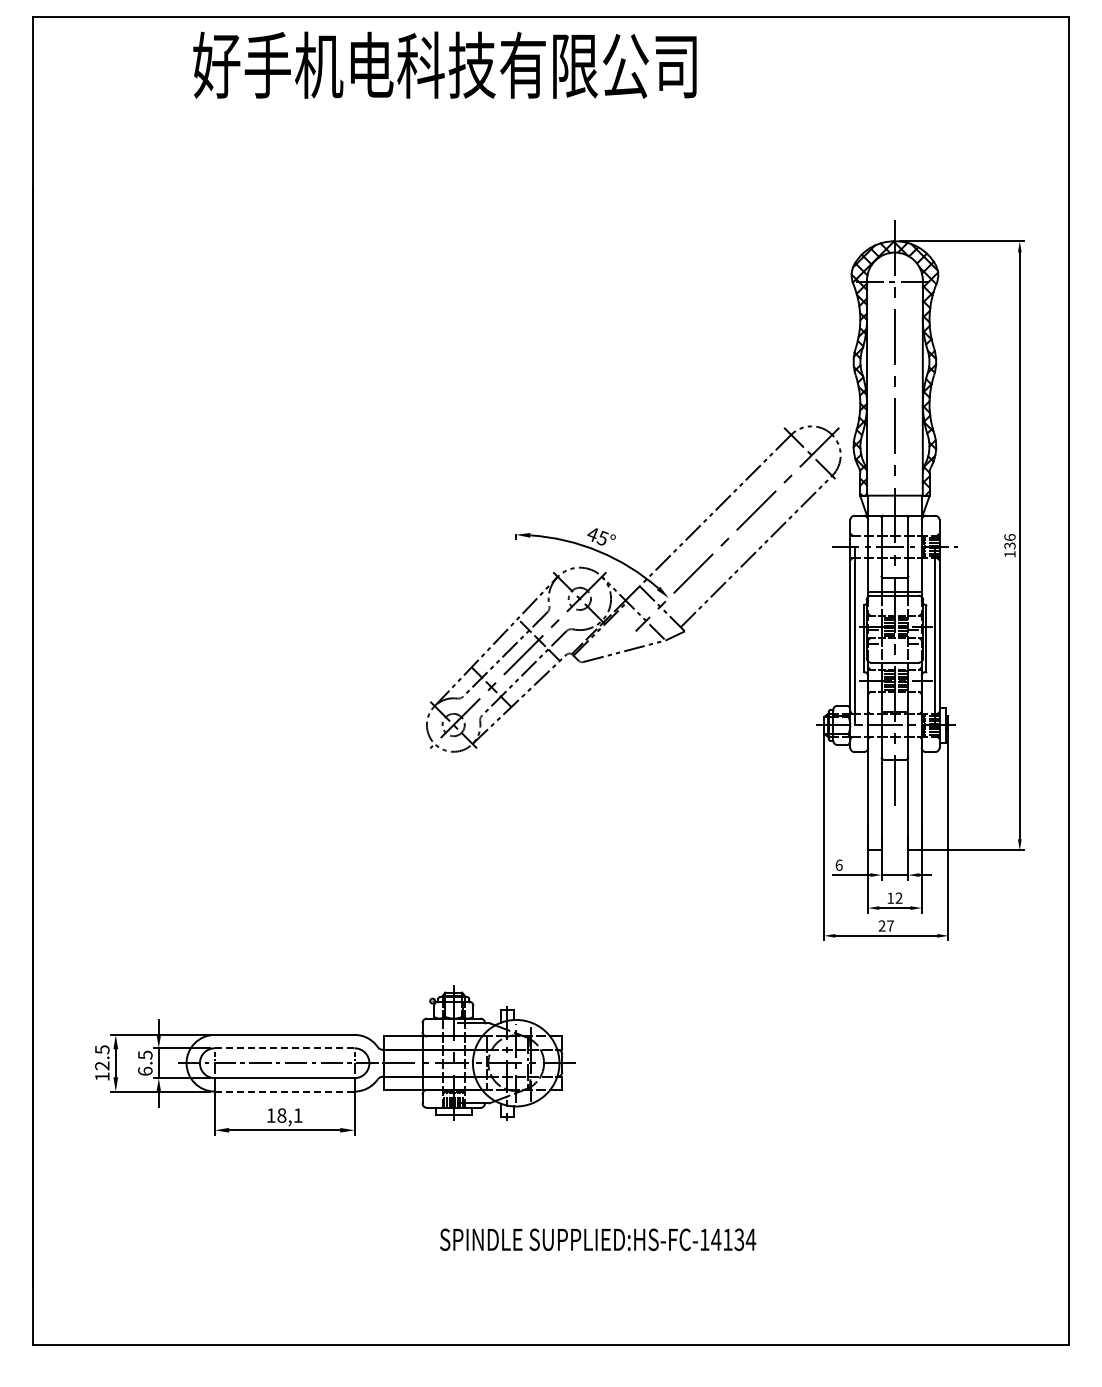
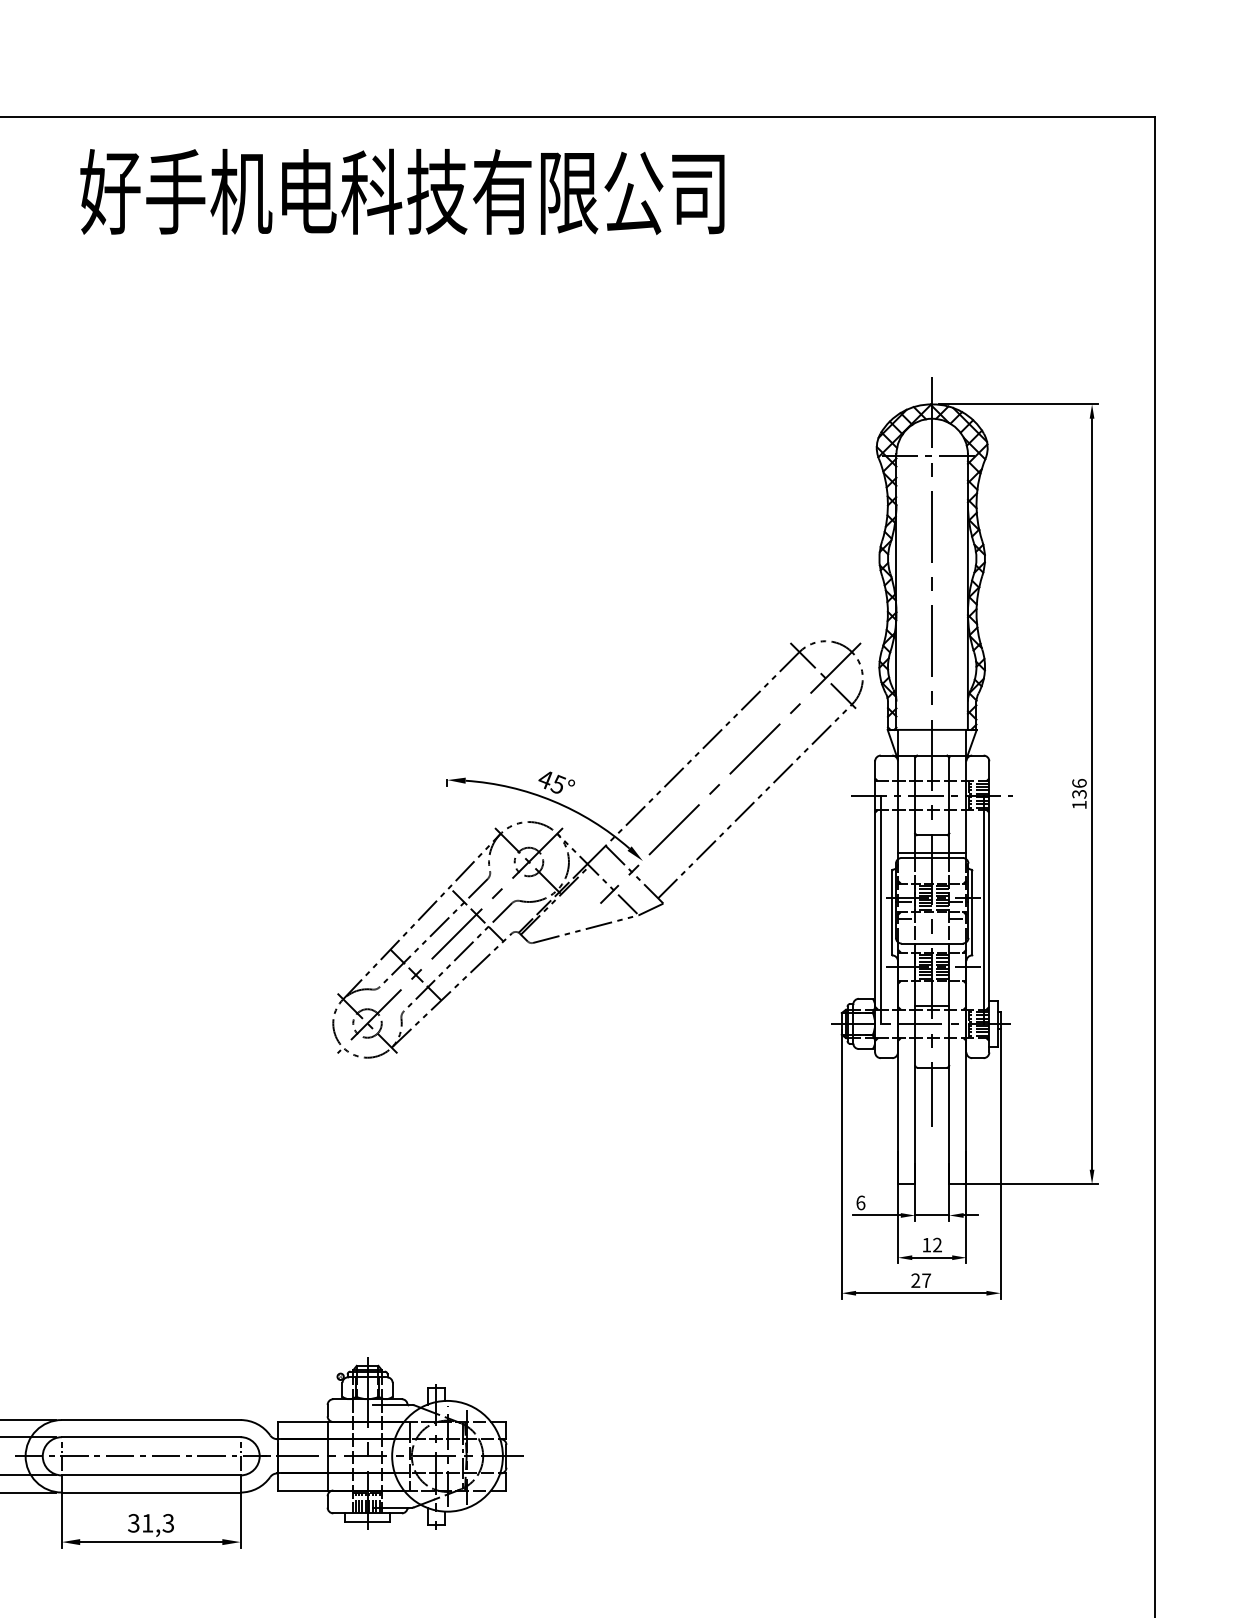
text: (444, 64) -> (401, 190), moved
line: (284, 1048) -> (151, 1437), dashed -> solid
line: (284, 1091) -> (151, 1492), dashed -> solid
text: (284, 1115) -> (151, 1523), 18,1 -> 31,3

